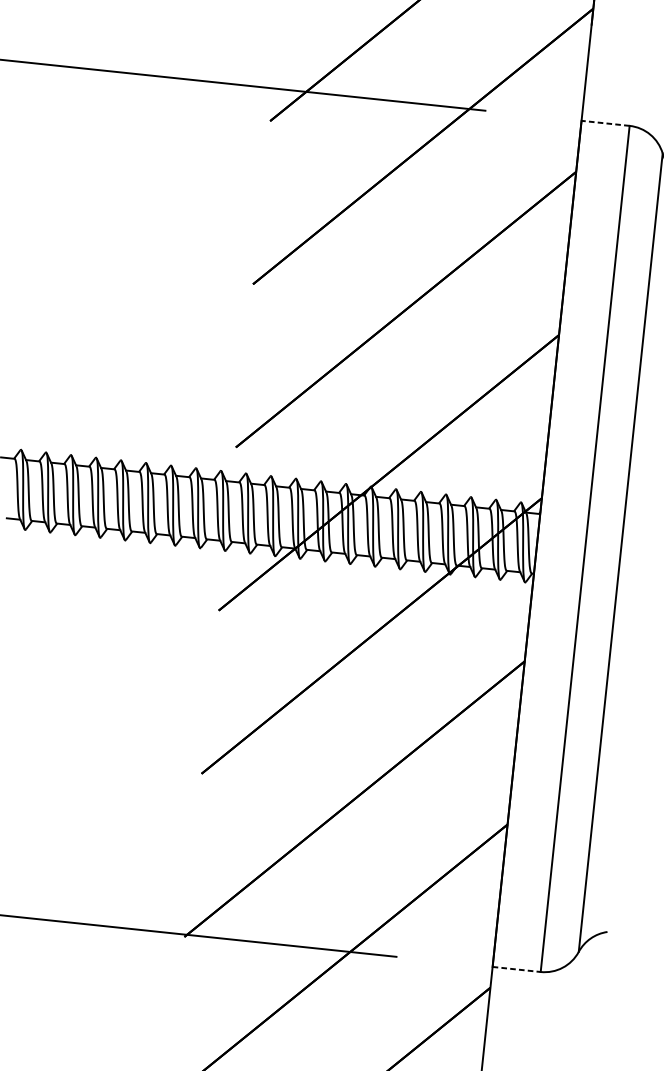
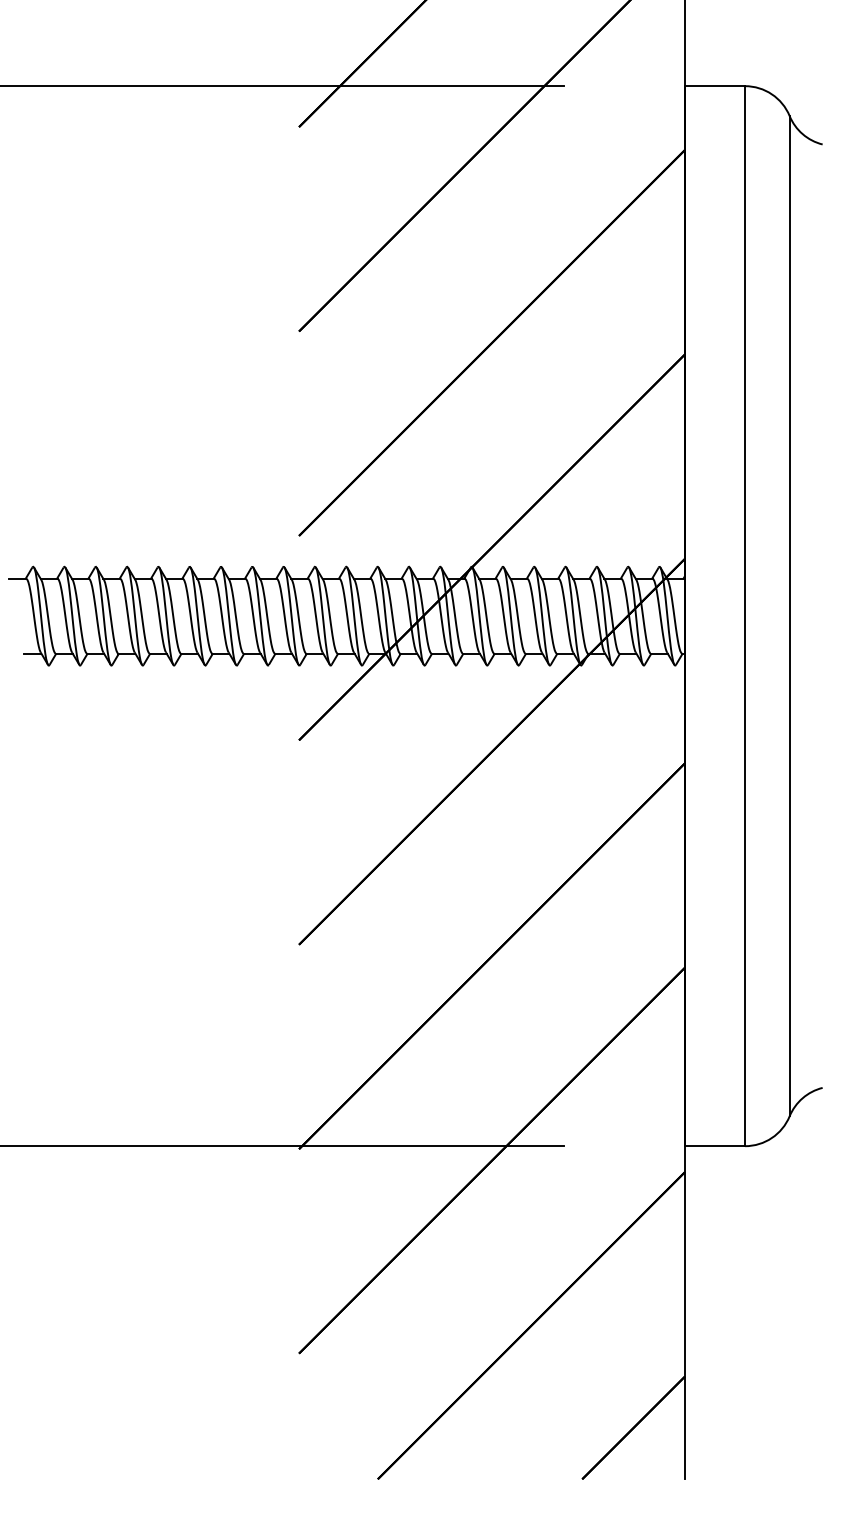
line: (605, 123) -> (714, 86), dashed -> solid
line: (517, 969) -> (715, 1146), dashed -> solid

